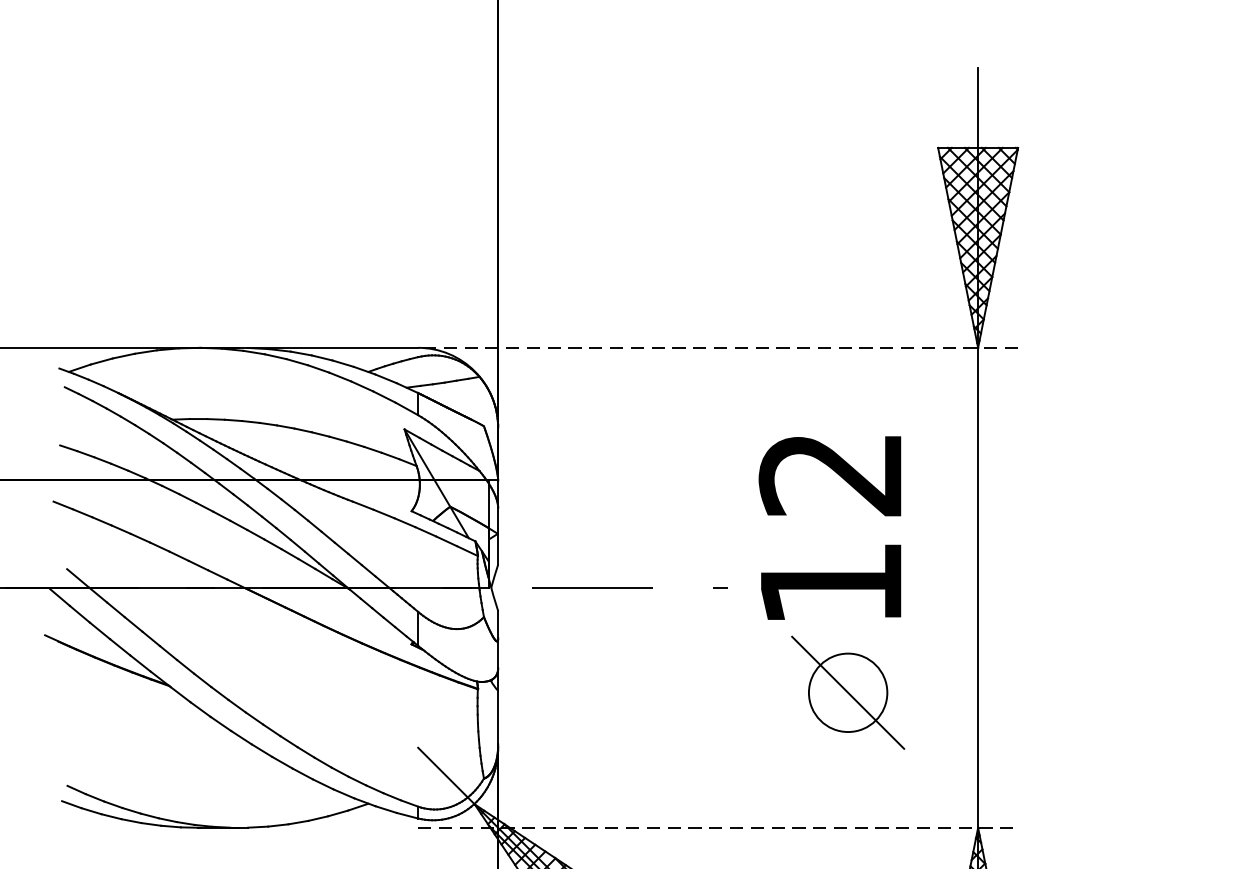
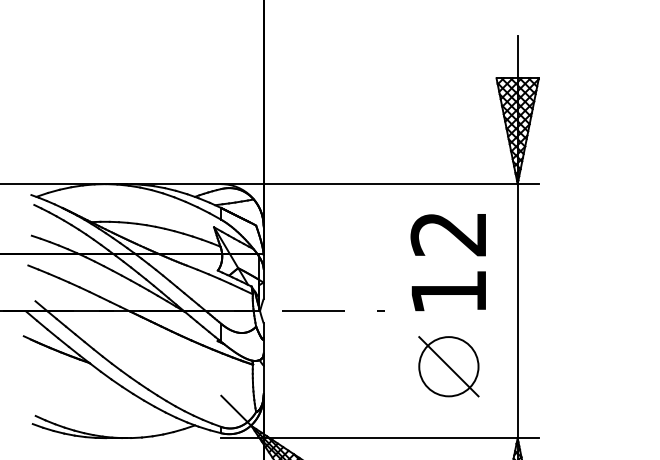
line: (718, 348) -> (380, 184), dashed -> solid
text: (828, 528) -> (447, 262), moved
circle: (847, 692) -> (448, 366), size x1.43
line: (718, 828) -> (380, 438), dashed -> solid

